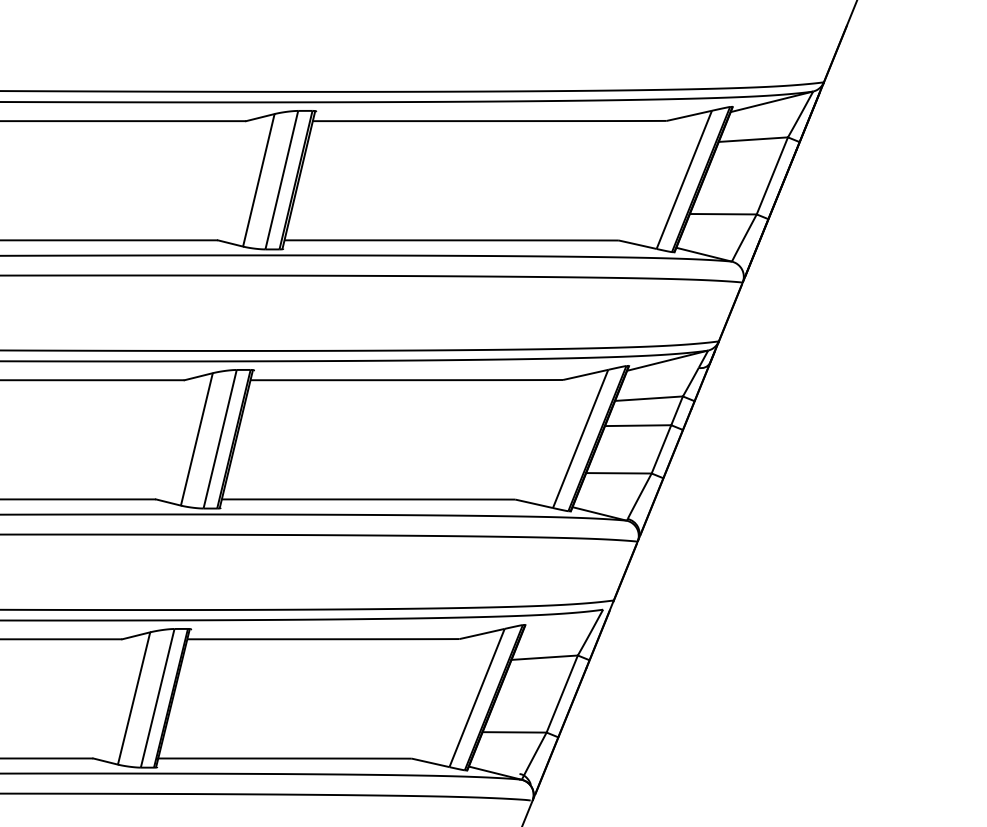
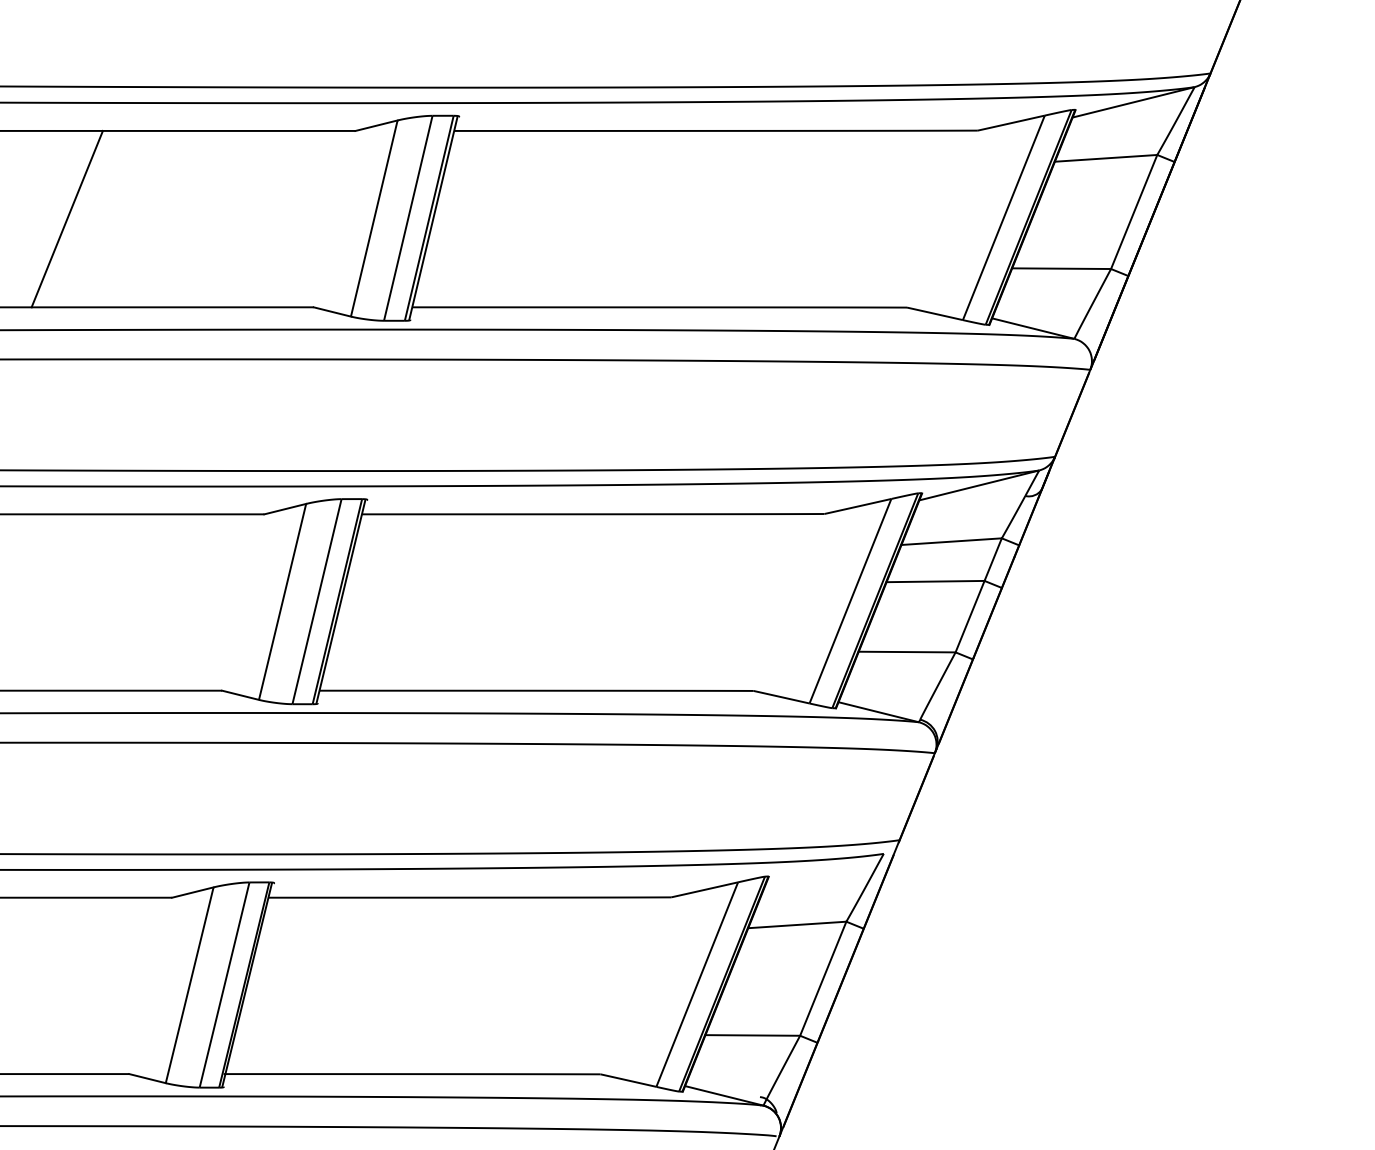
line: (51, 180) -> (67, 218), added

